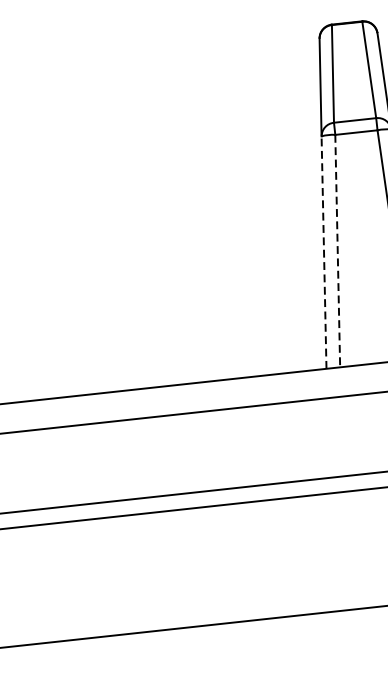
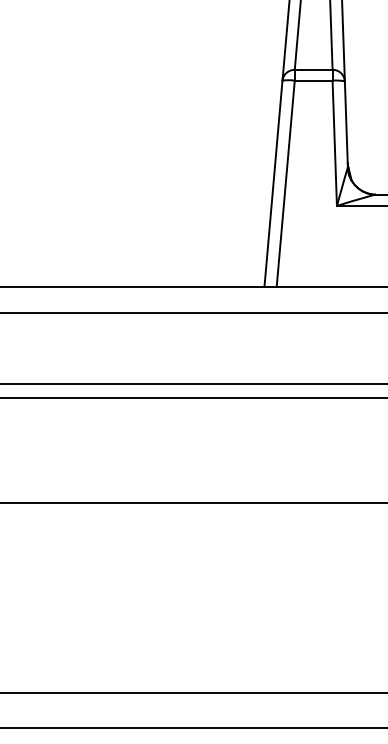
line: (337, 251) -> (285, 184), dashed -> solid
line: (324, 252) -> (273, 183), dashed -> solid

